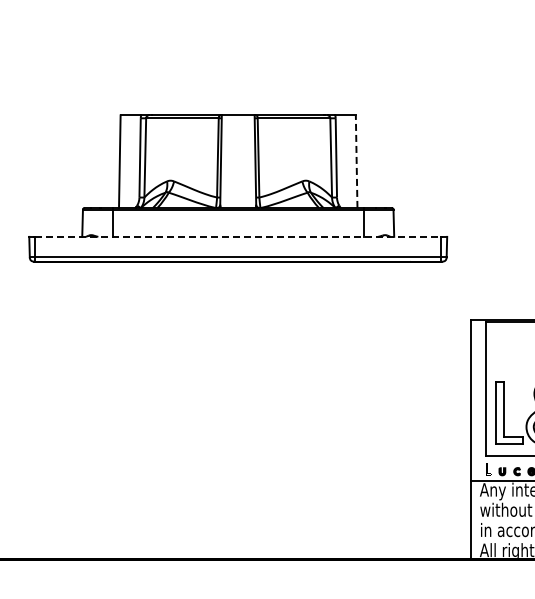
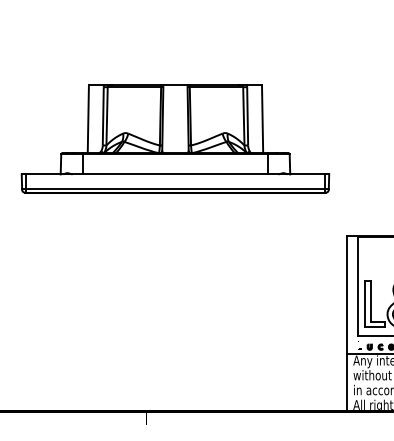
line: (356, 161) -> (262, 118), dashed -> solid
line: (238, 236) -> (175, 174), dashed -> solid

